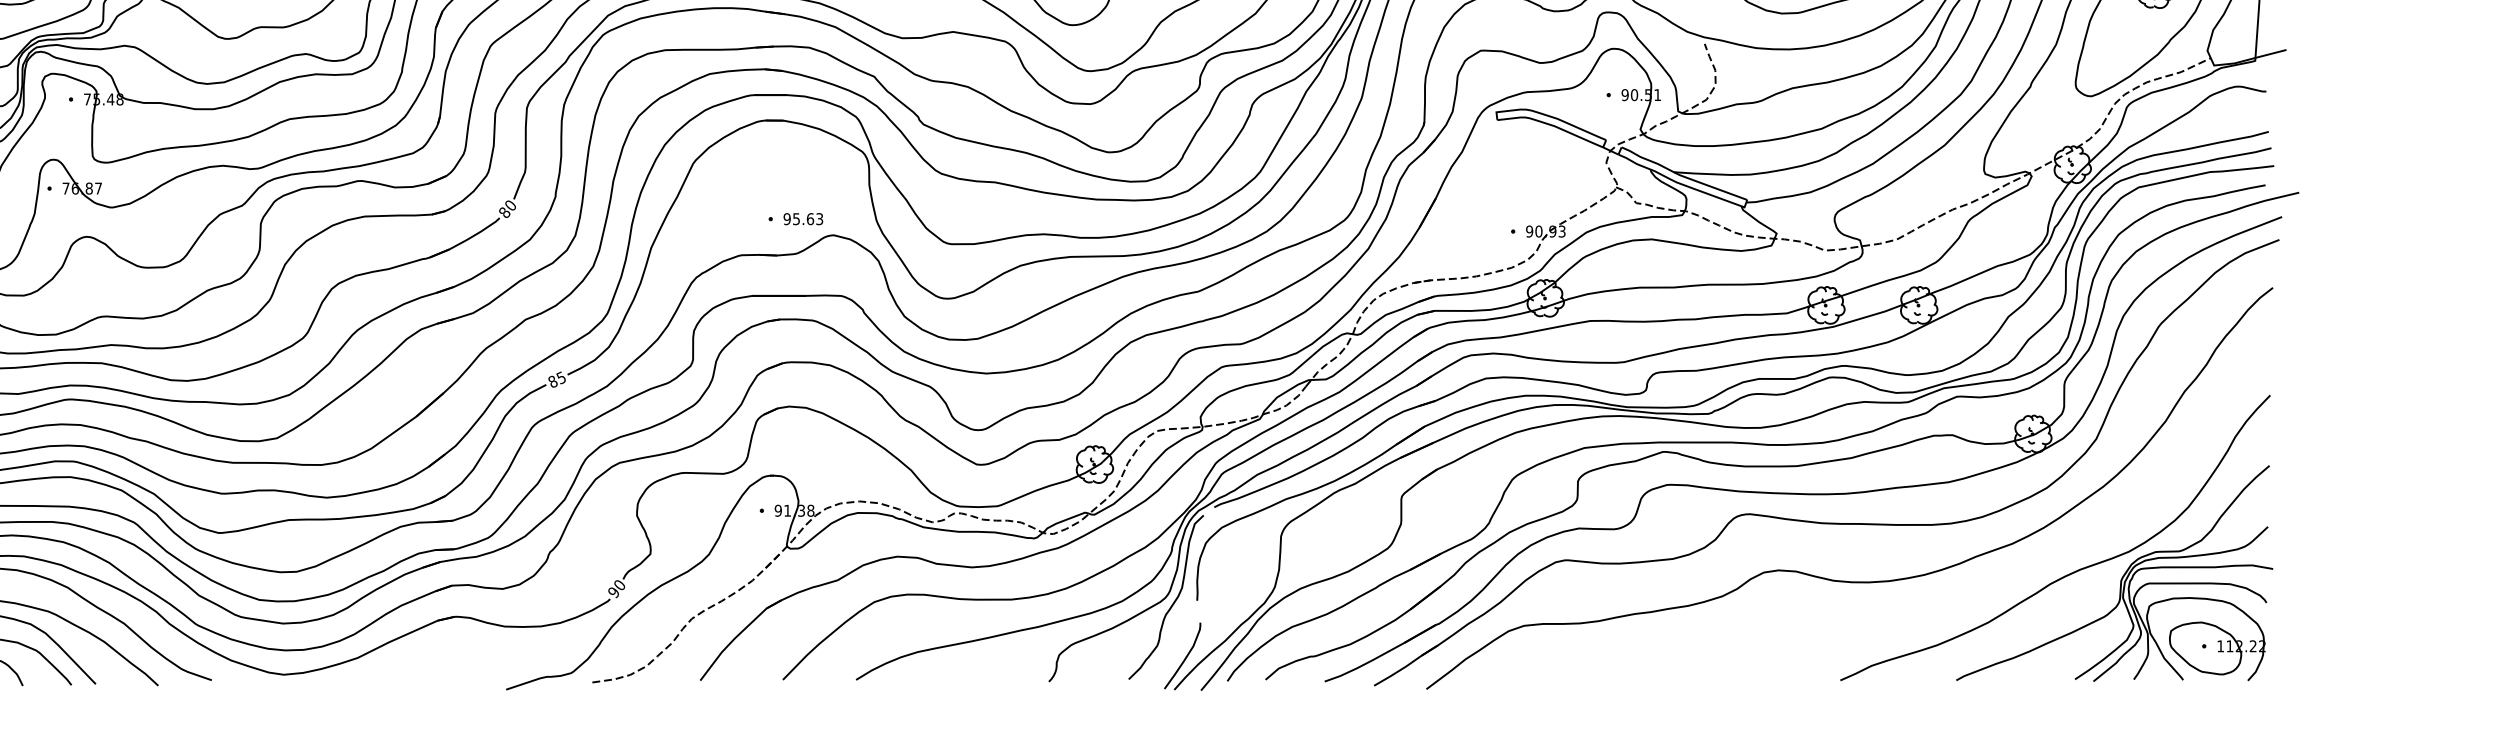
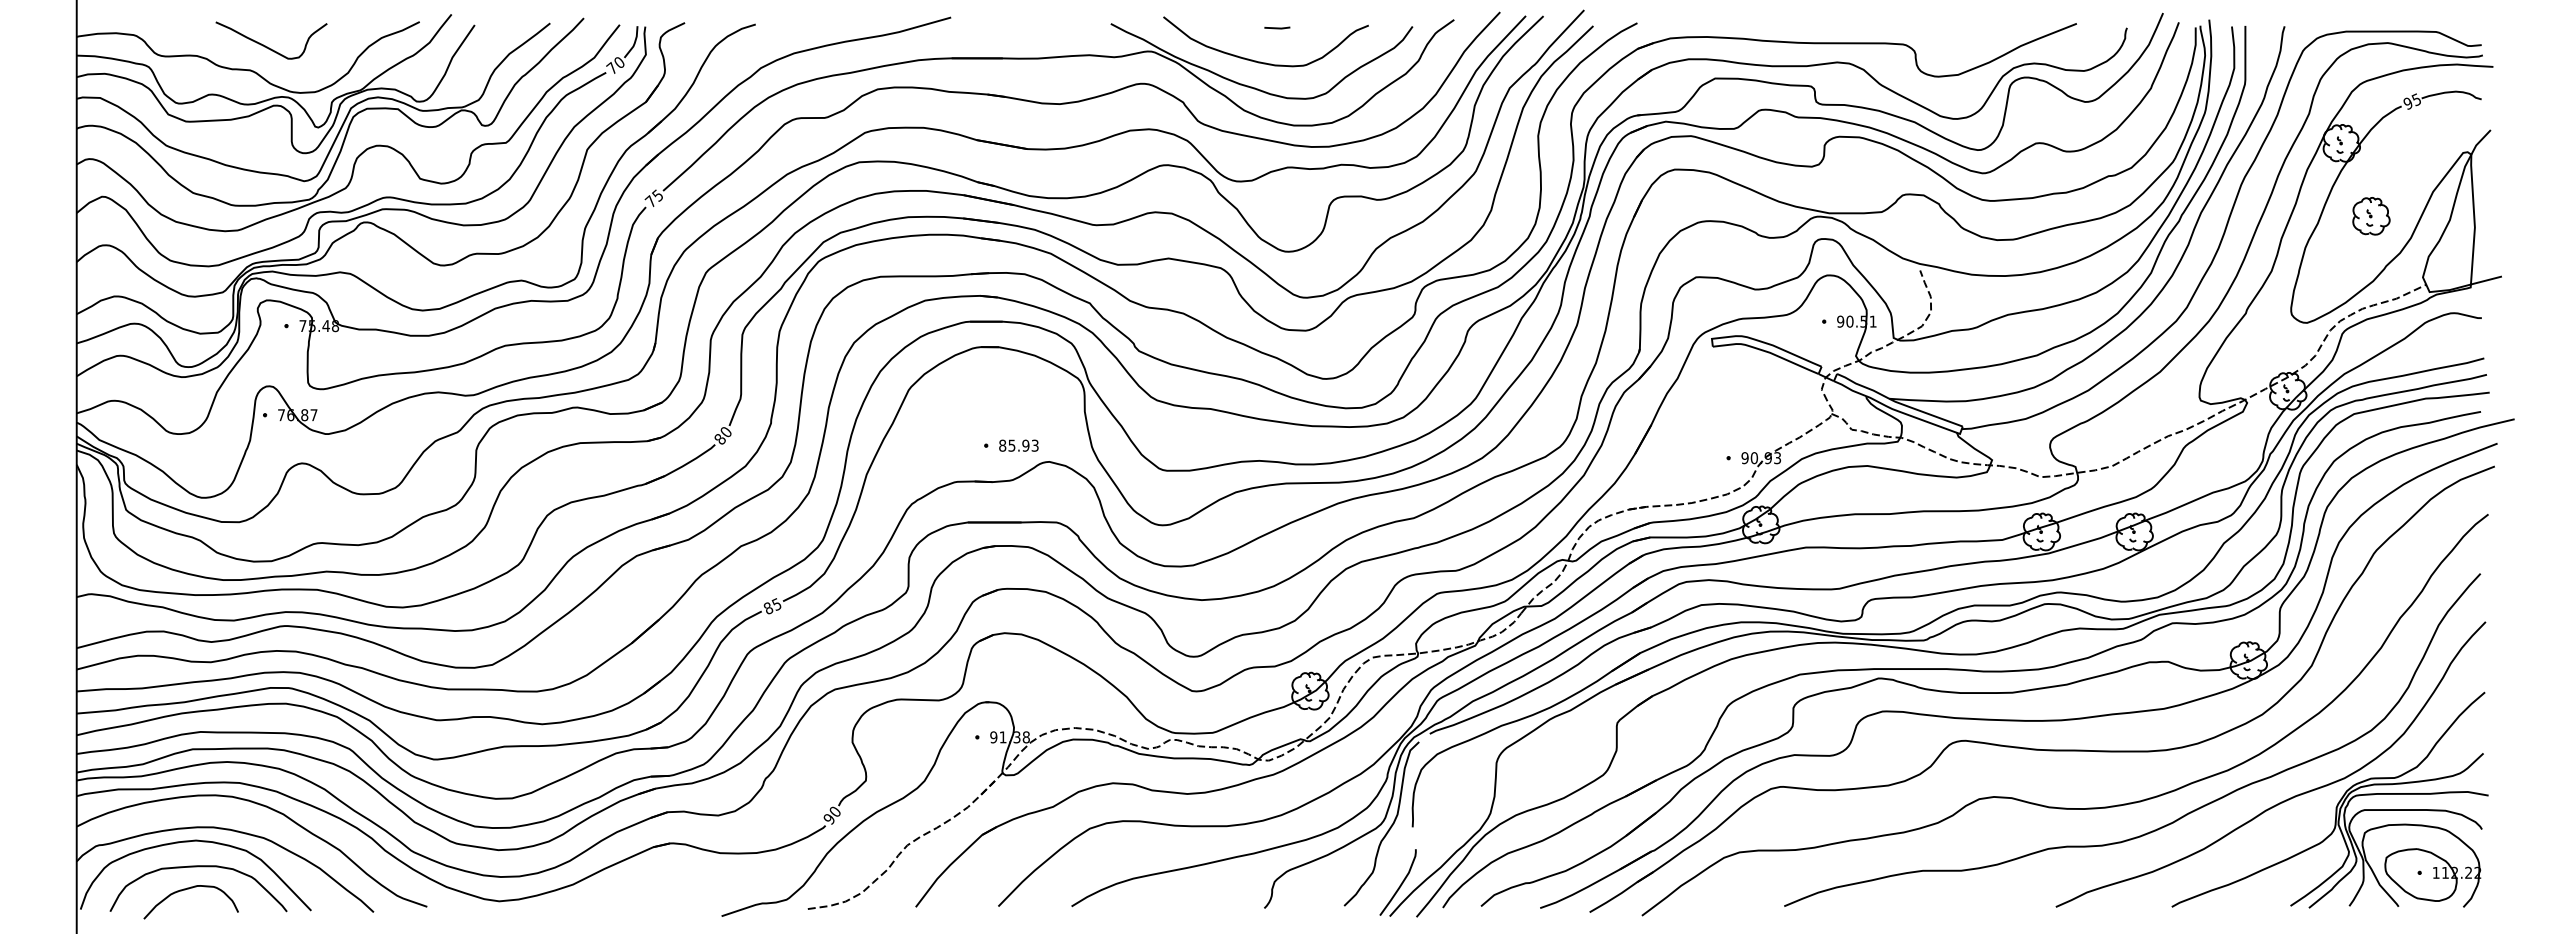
text: (799, 218) -> (1014, 445), 95.63 -> 85.93
curve: (1962, 591) -> (2177, 818), added

